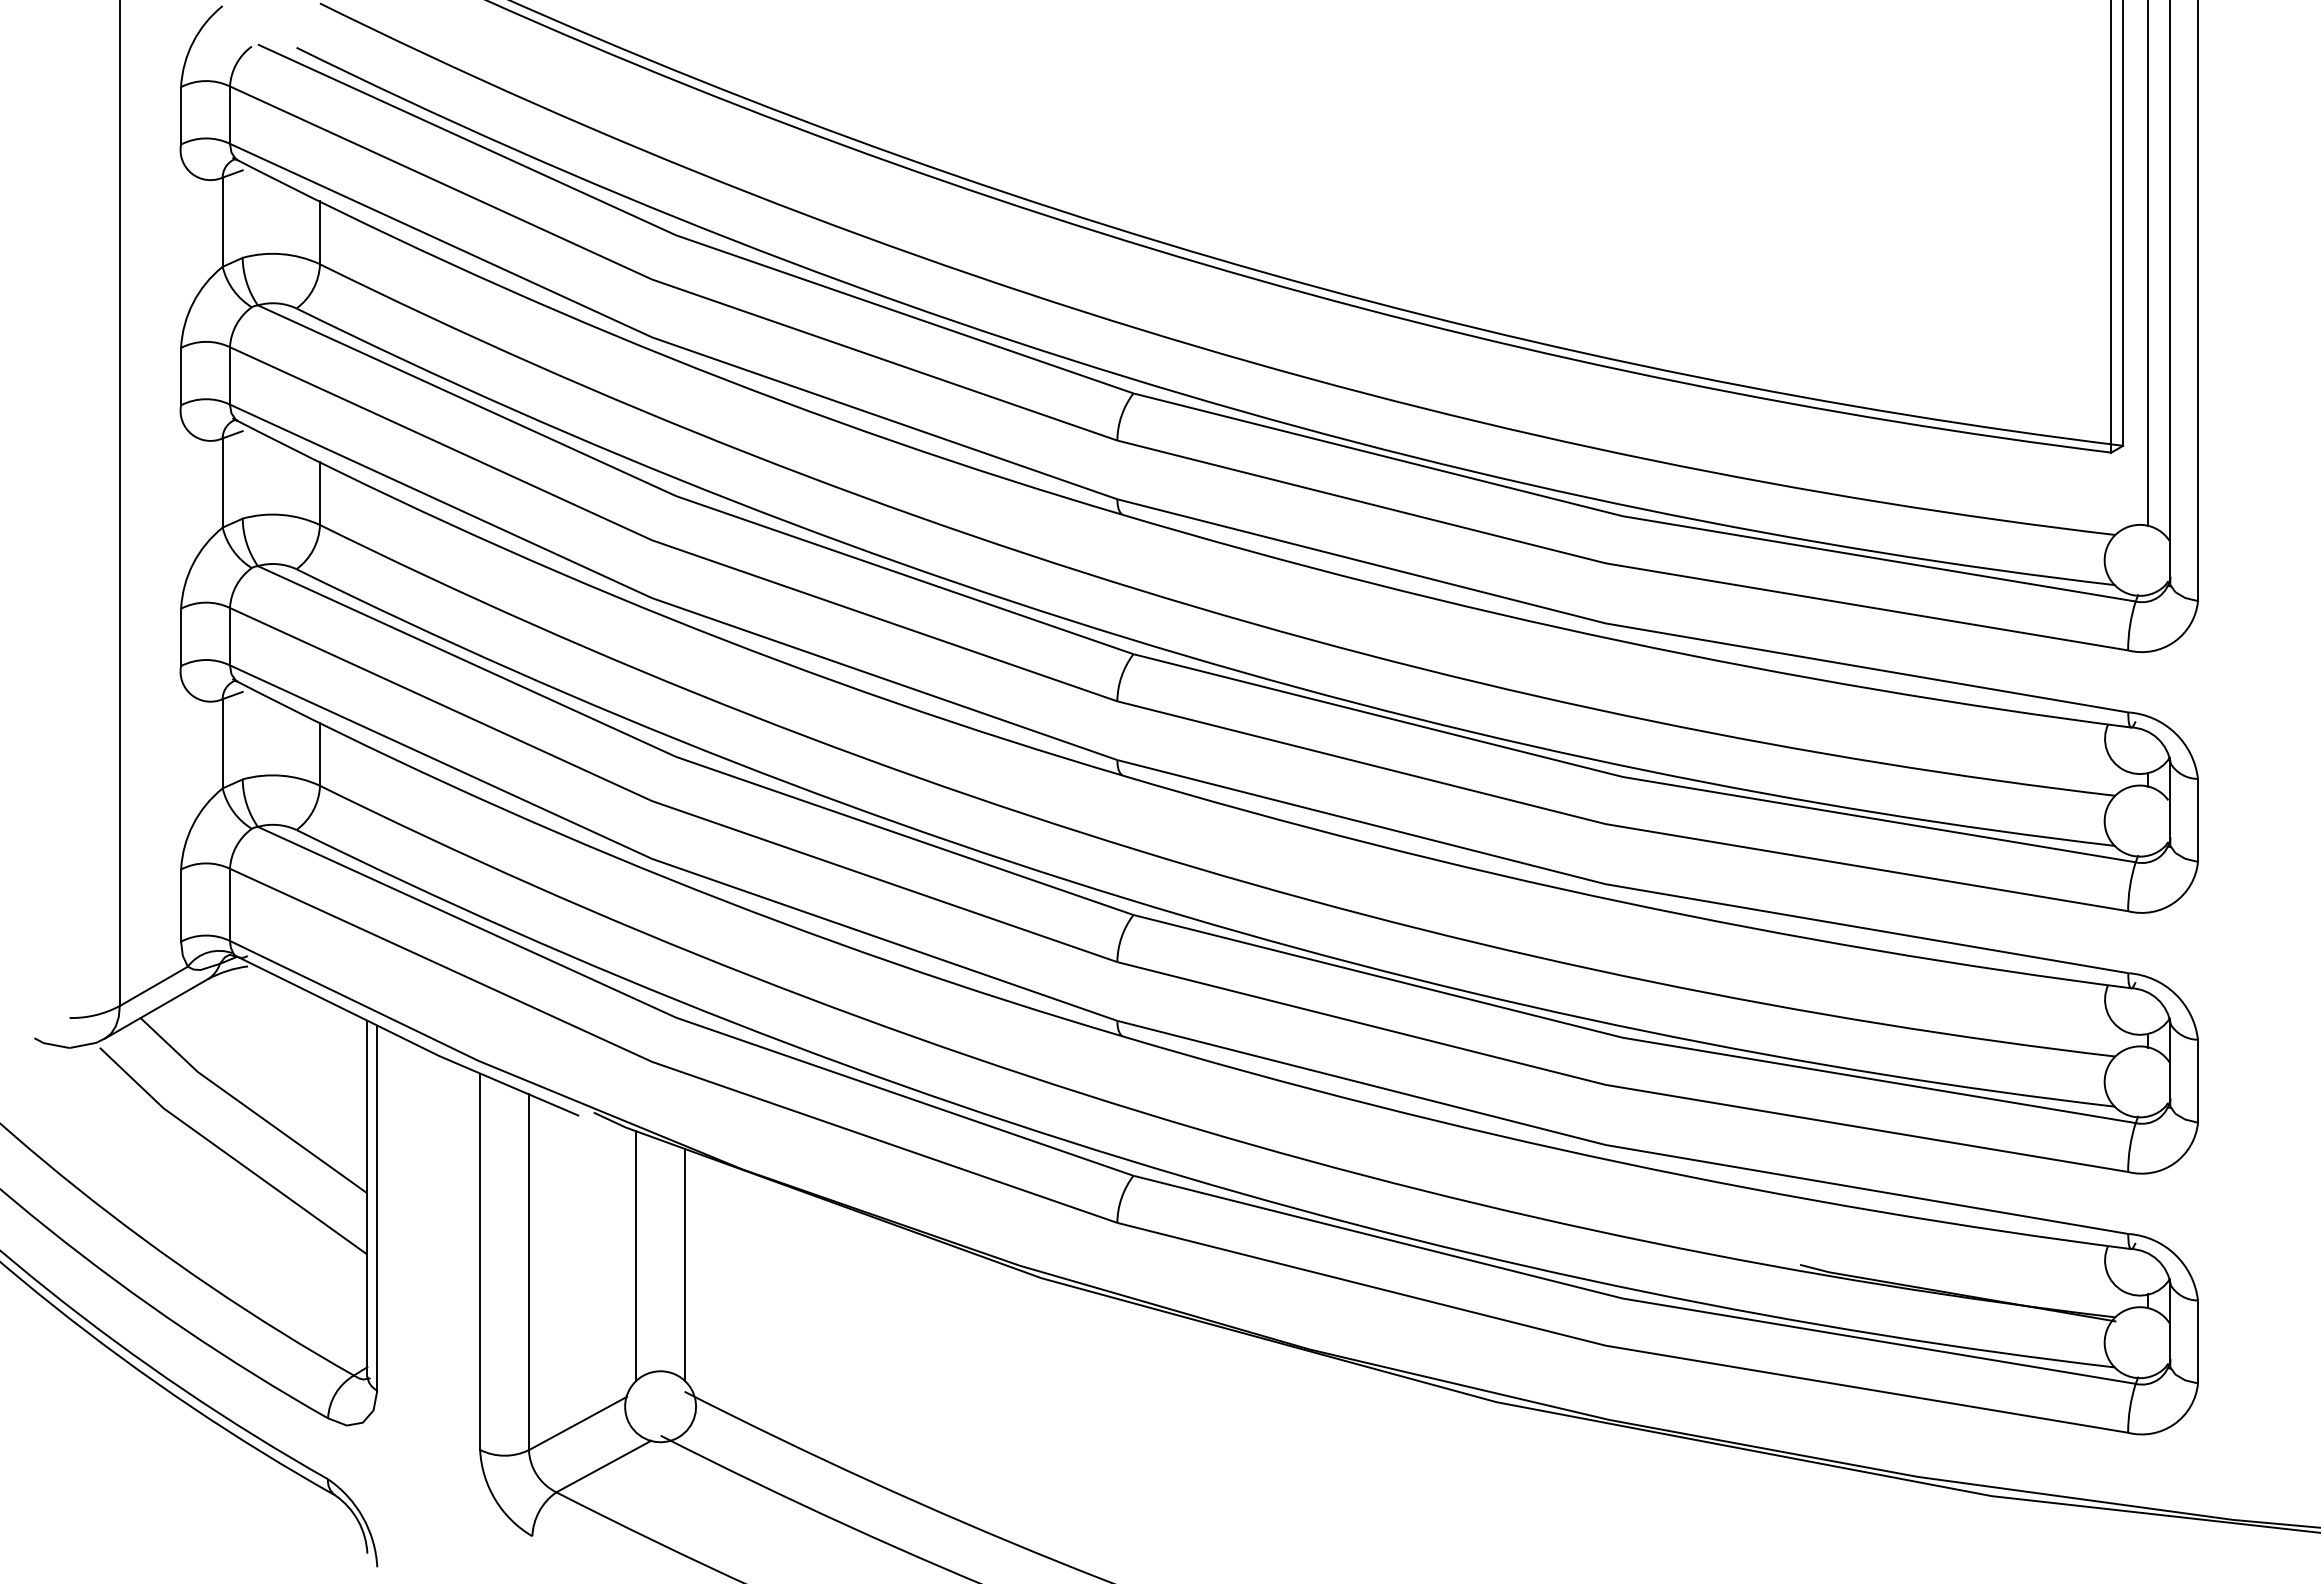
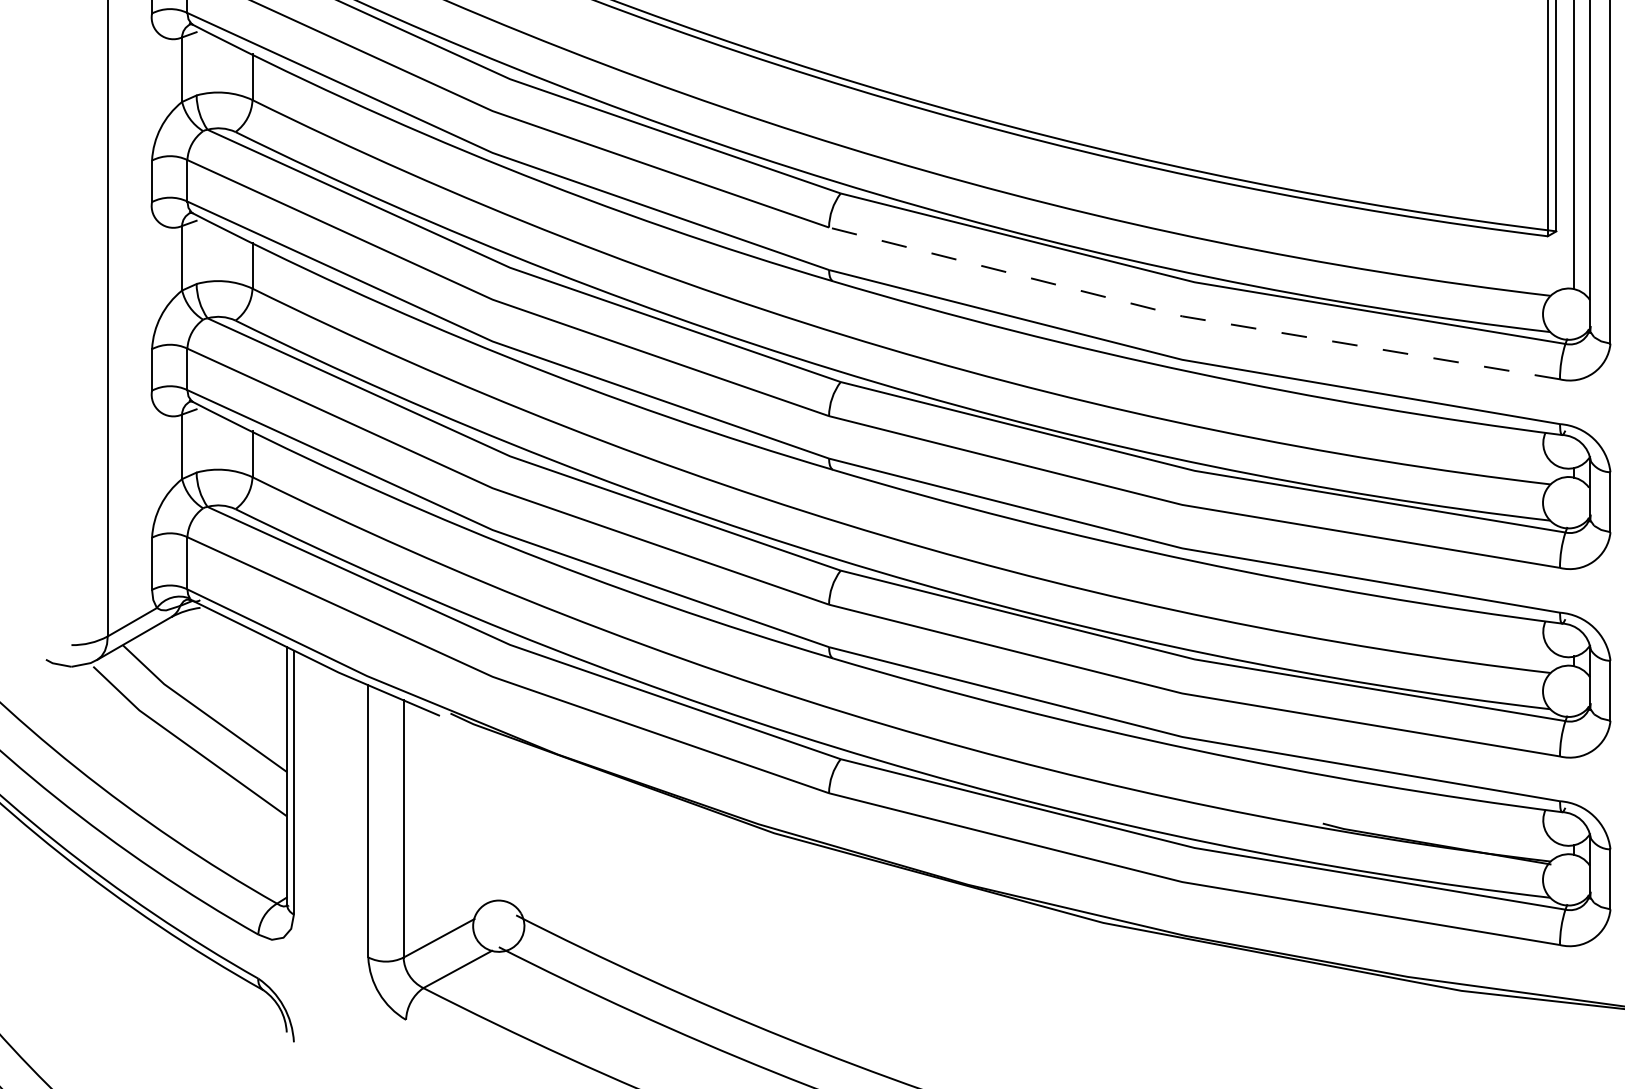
line: (1617, 565) -> (1190, 317), solid -> dashed
line: (636, 1256) -> (481, 817), removed
line: (684, 1264) -> (516, 823), removed

